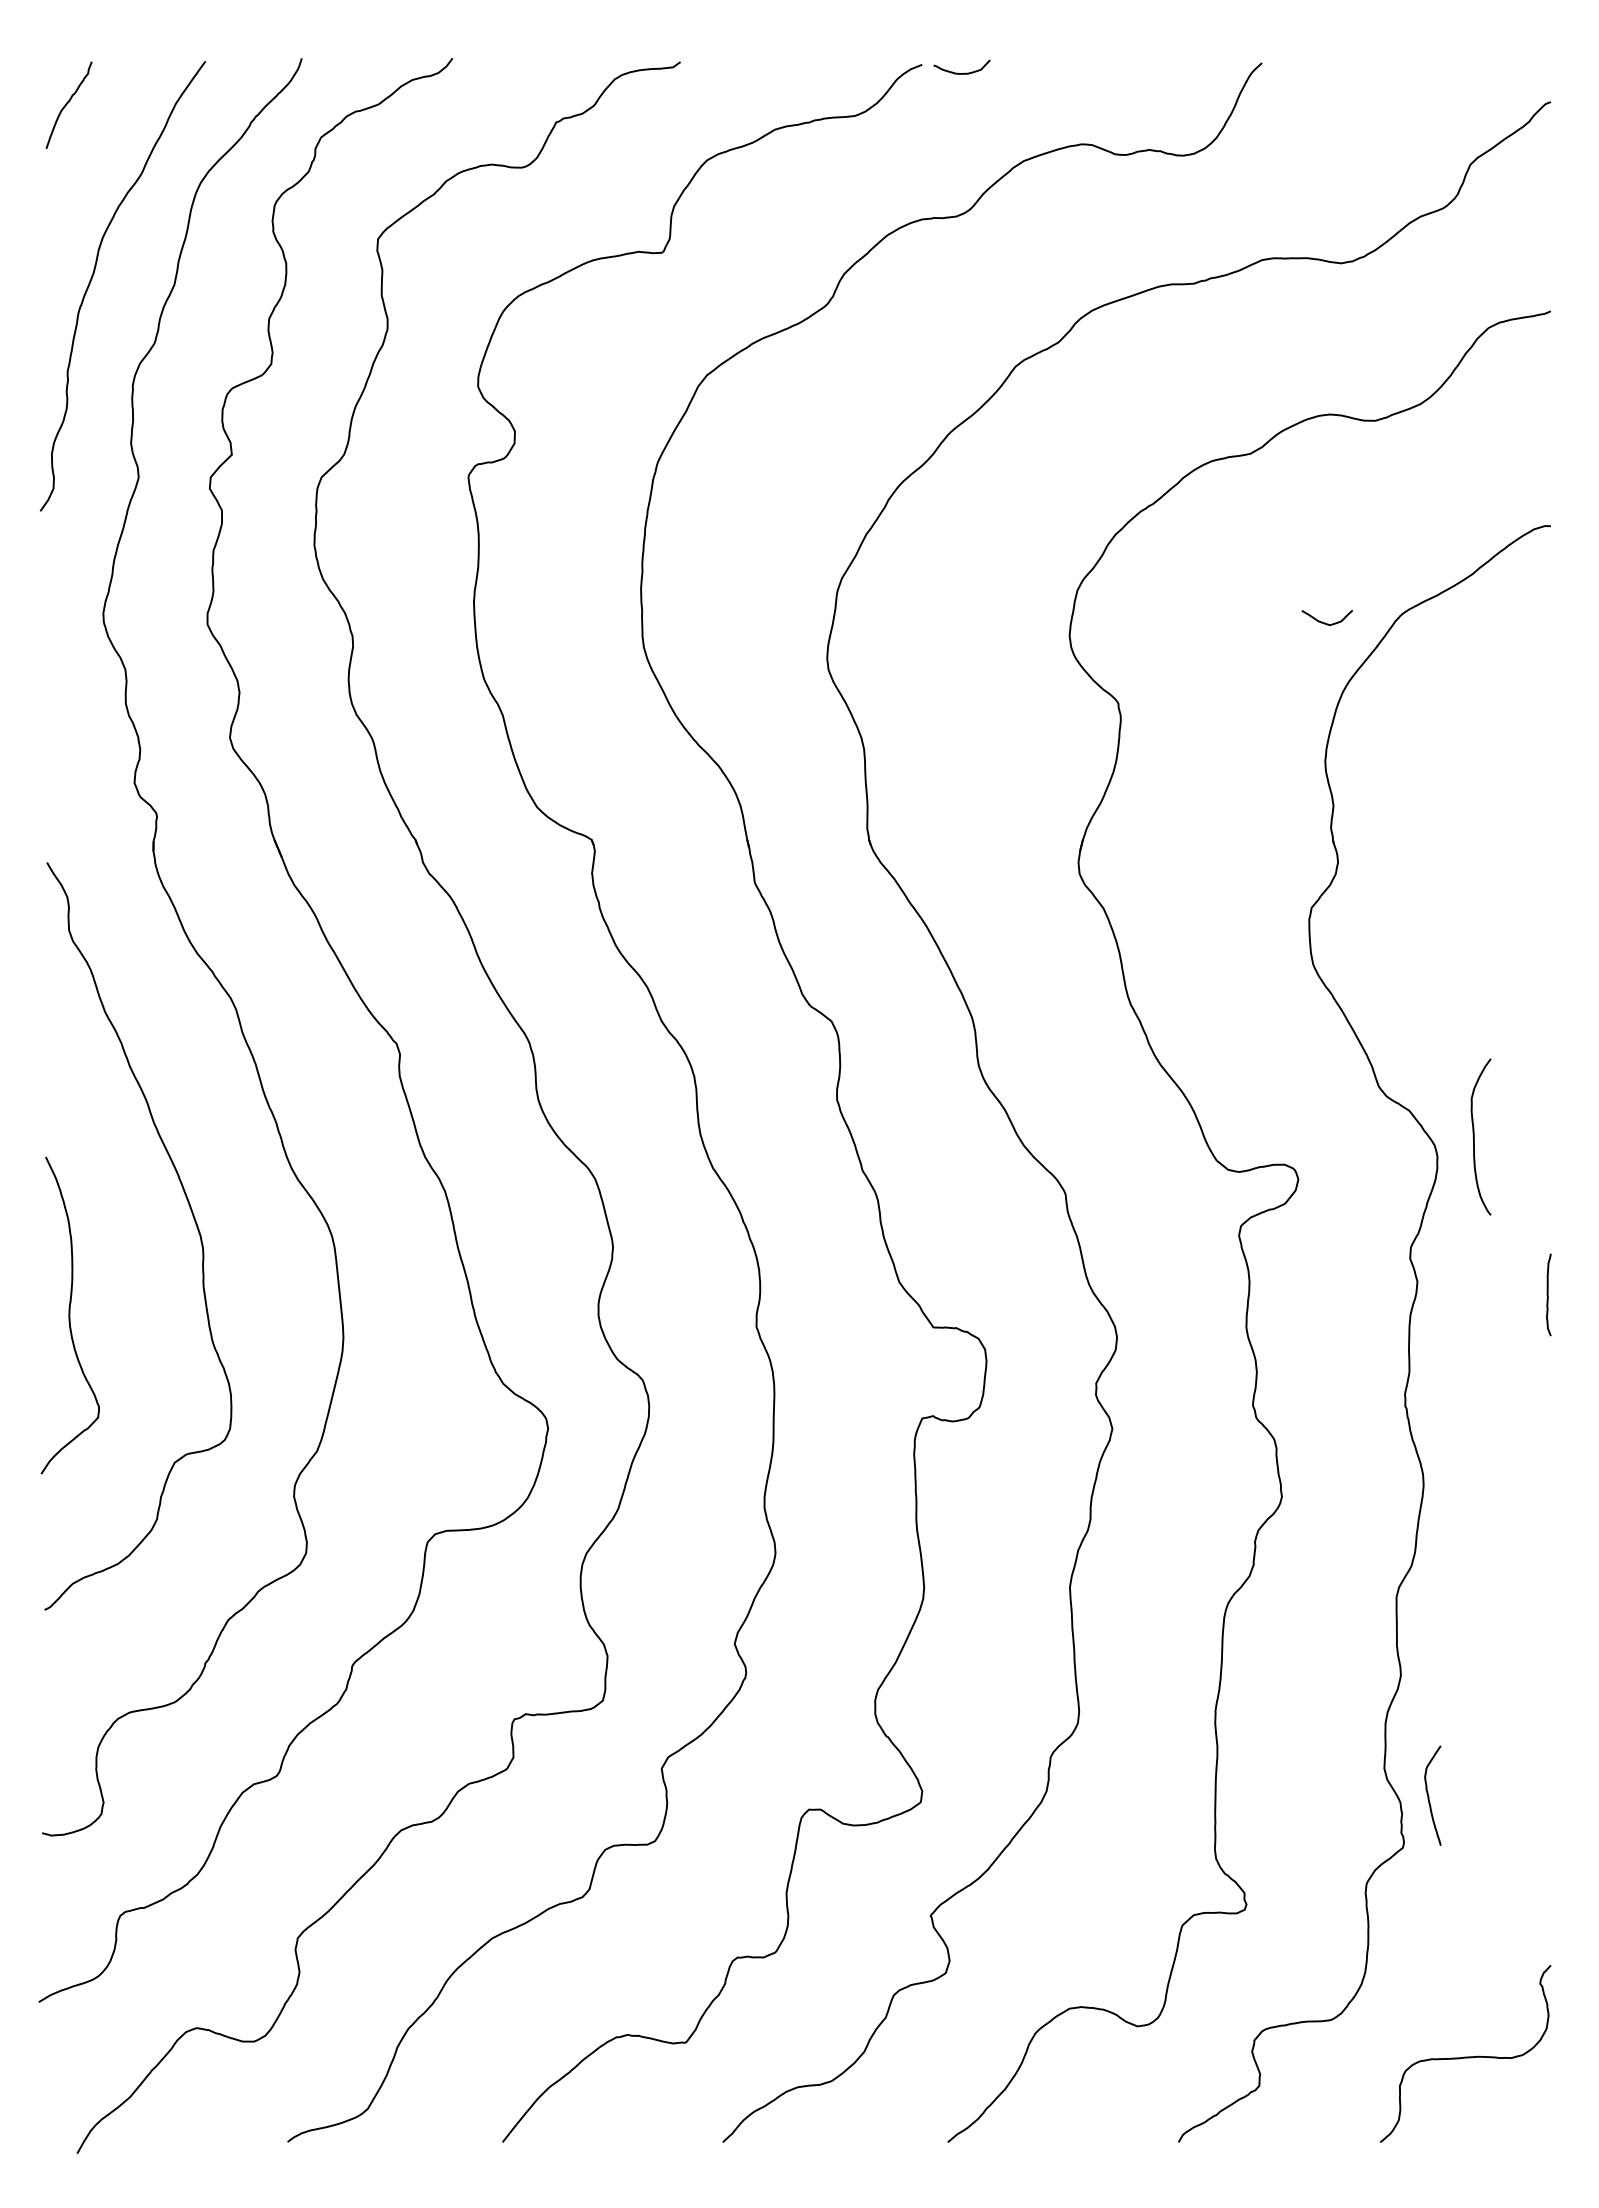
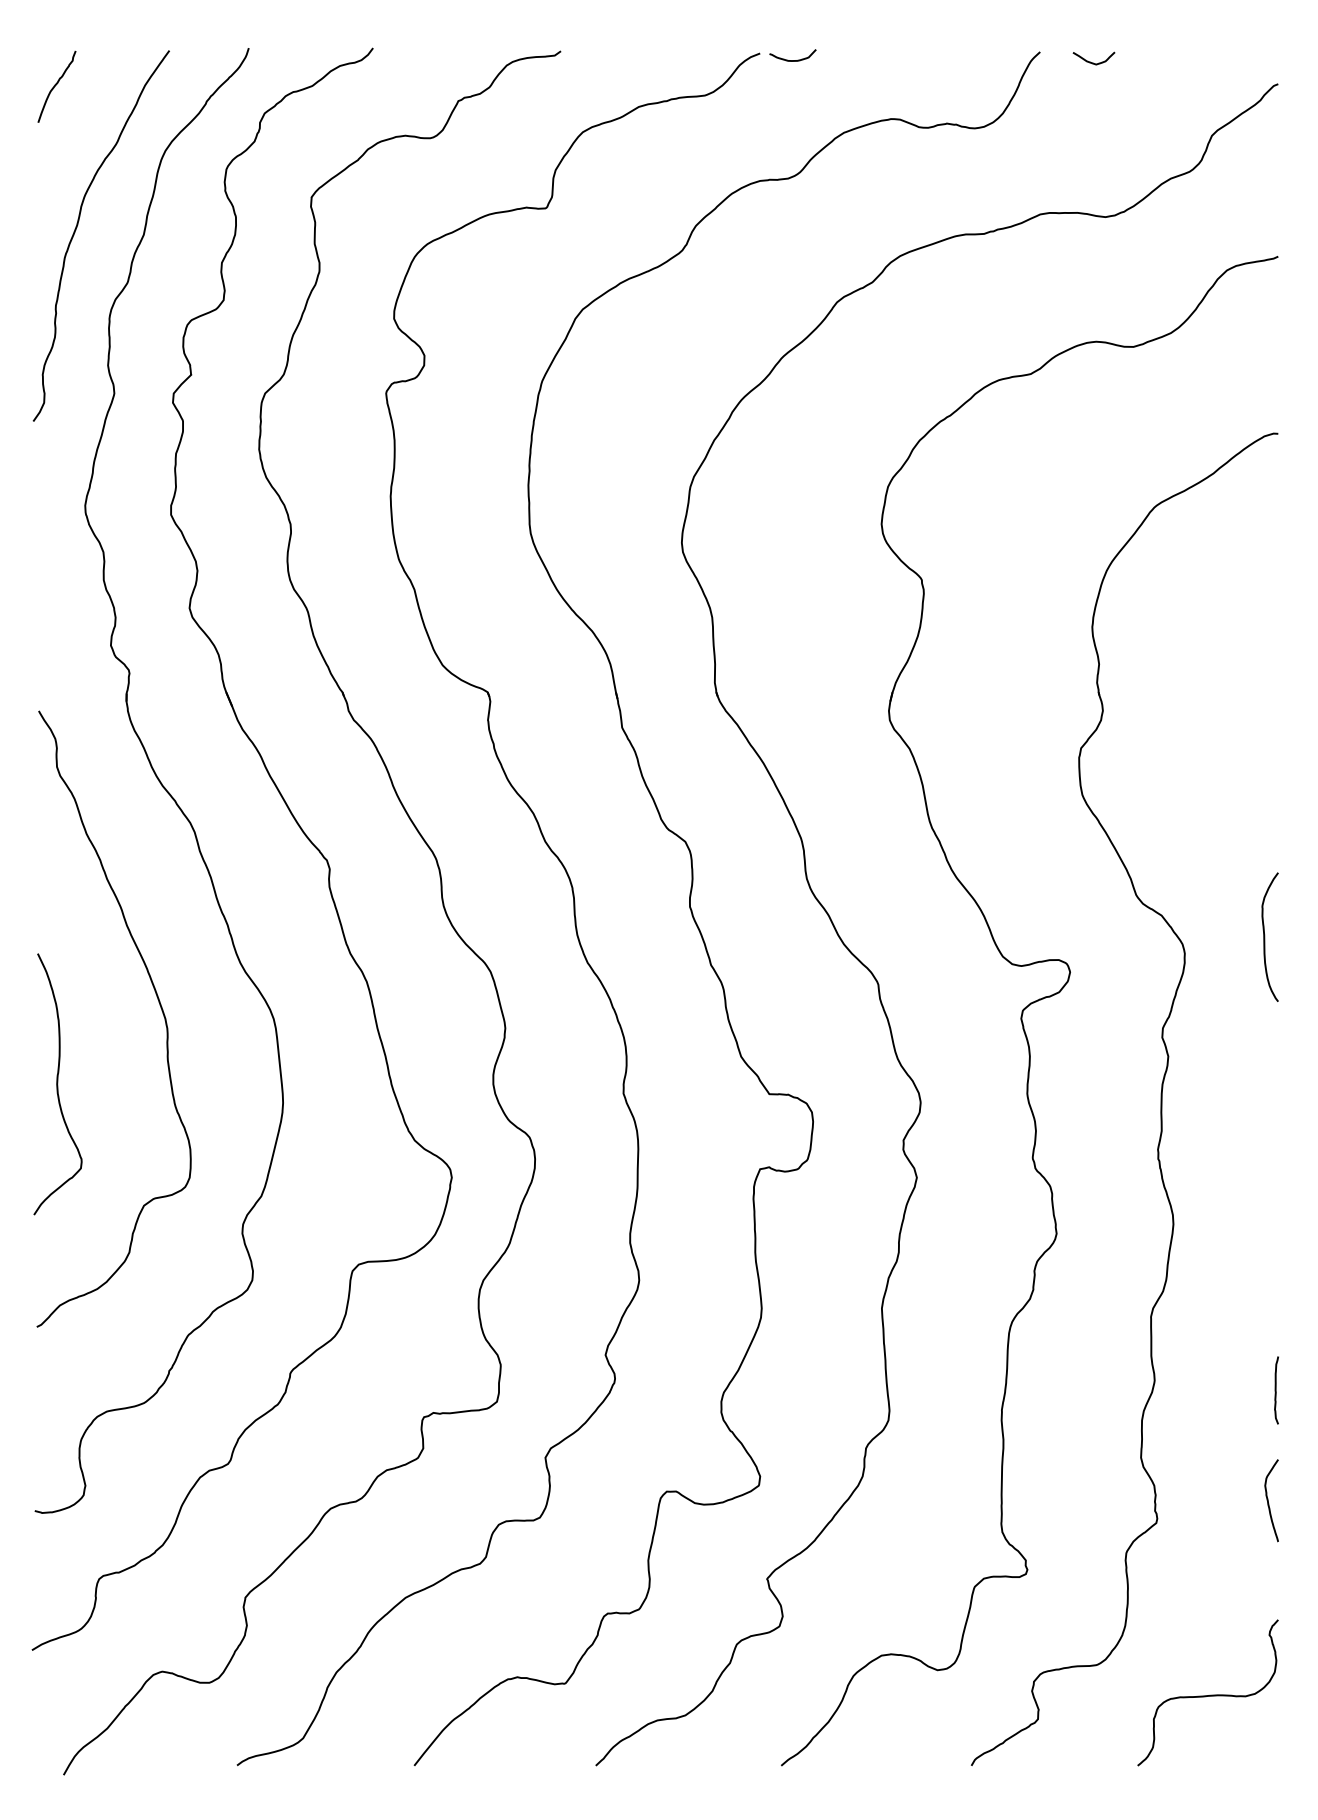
curve: (1325, 622) -> (1092, 62), moved
curve: (1474, 1136) -> (1264, 936), moved
curve: (1548, 1294) -> (1276, 1390), moved
curve: (1429, 1796) -> (1268, 1501), moved

